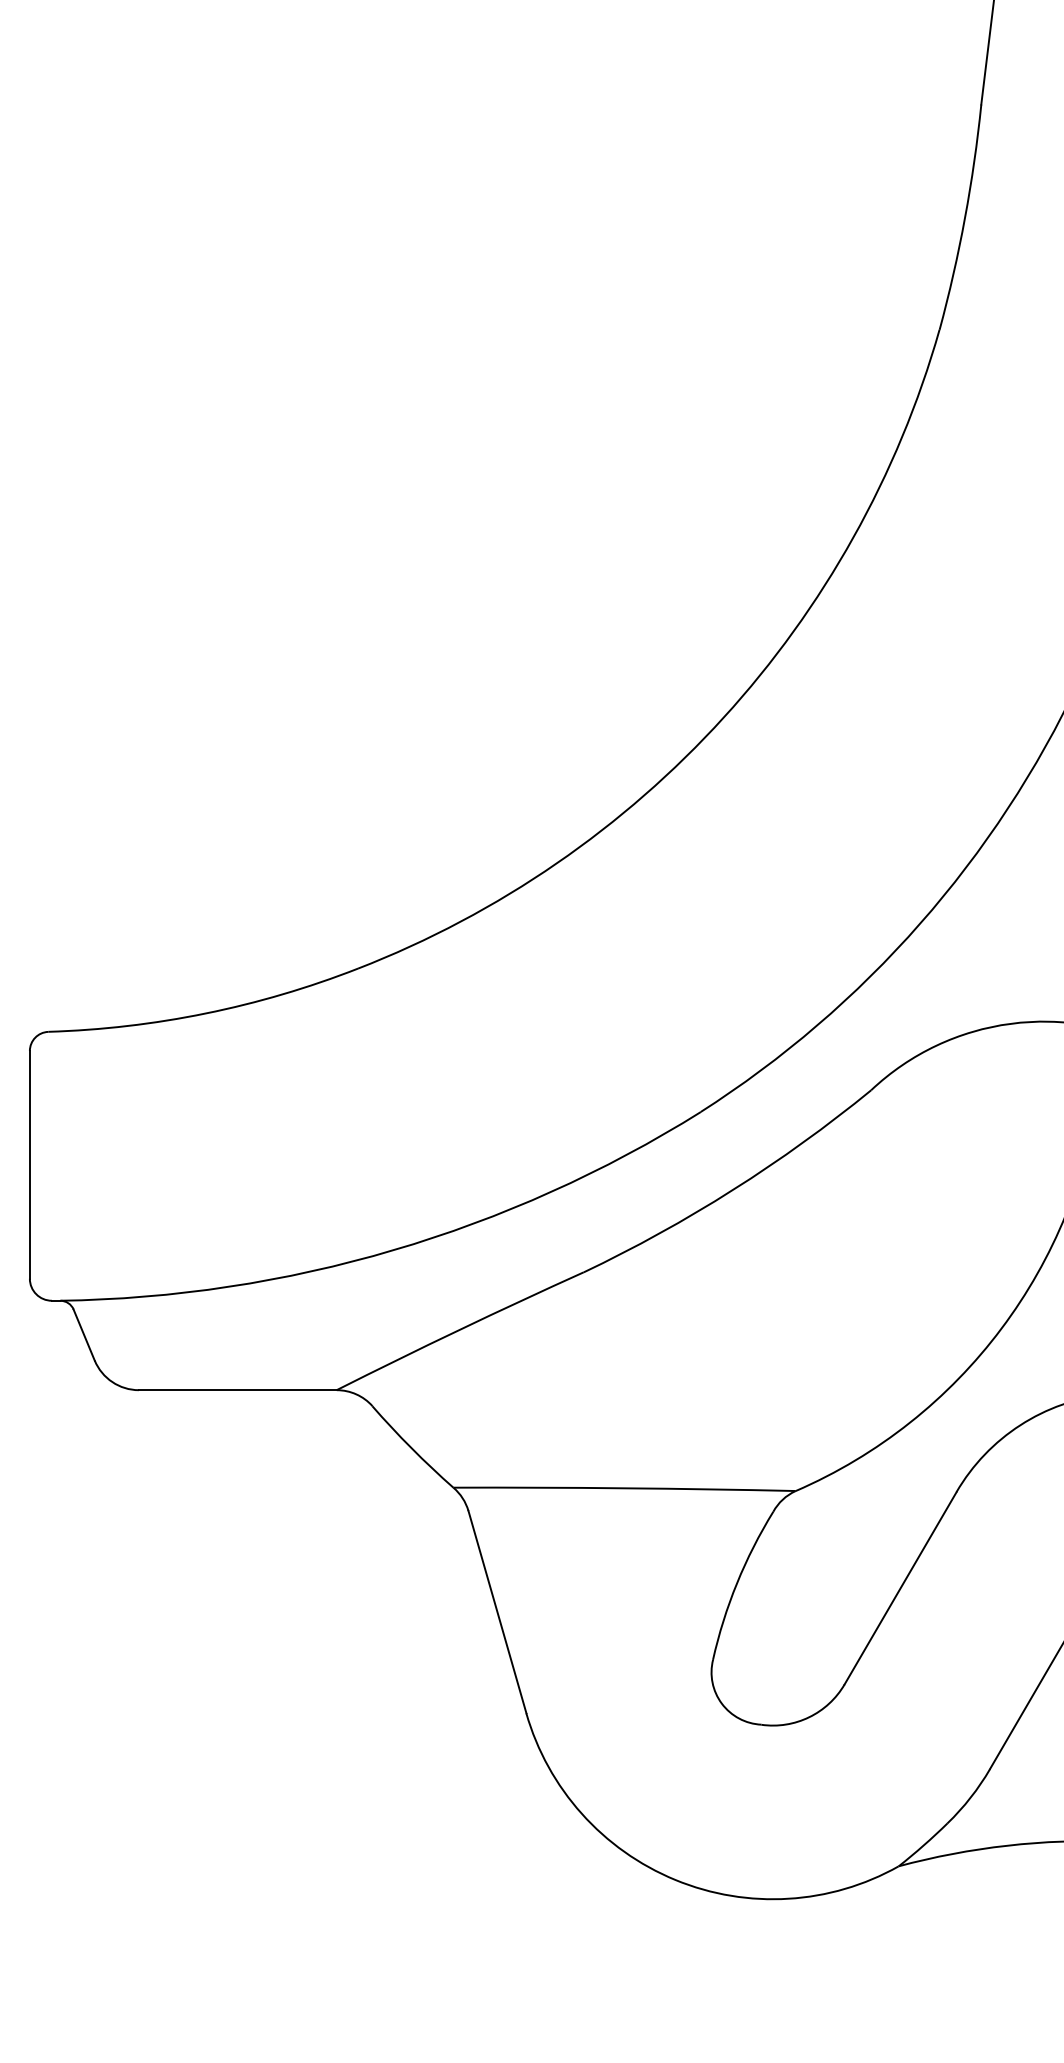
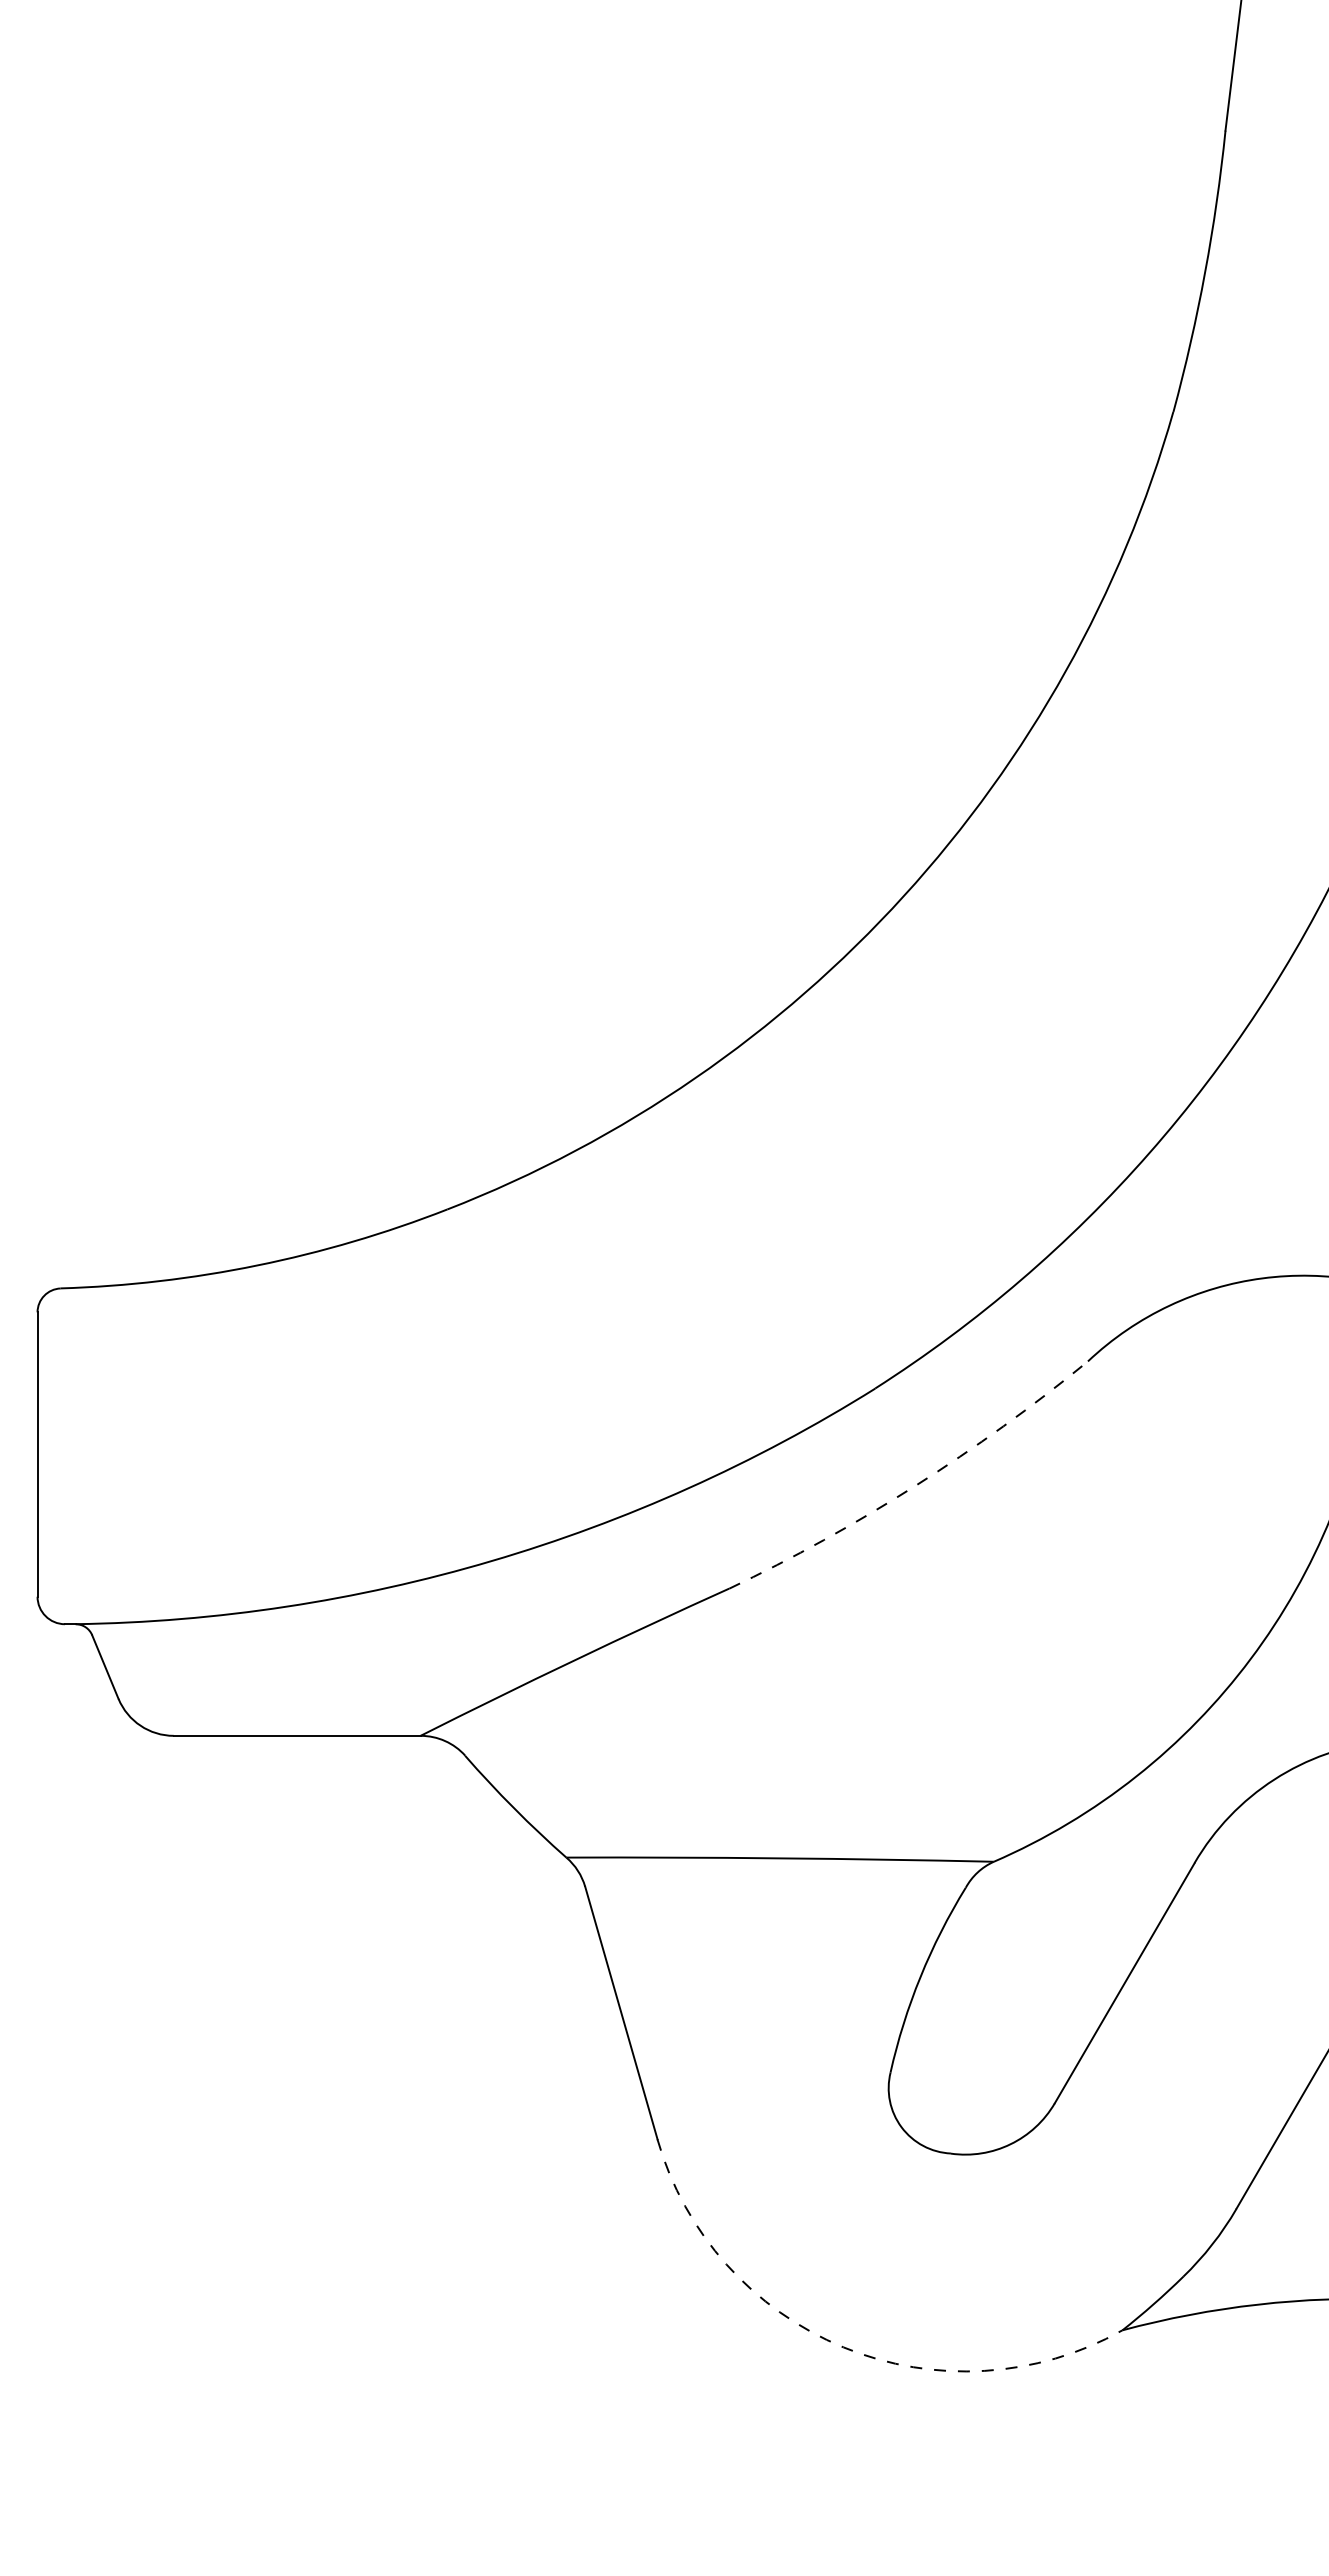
arc: (733, 1189) -> (915, 1485), solid -> dashed
arc: (675, 1880) -> (843, 2347), solid -> dashed

